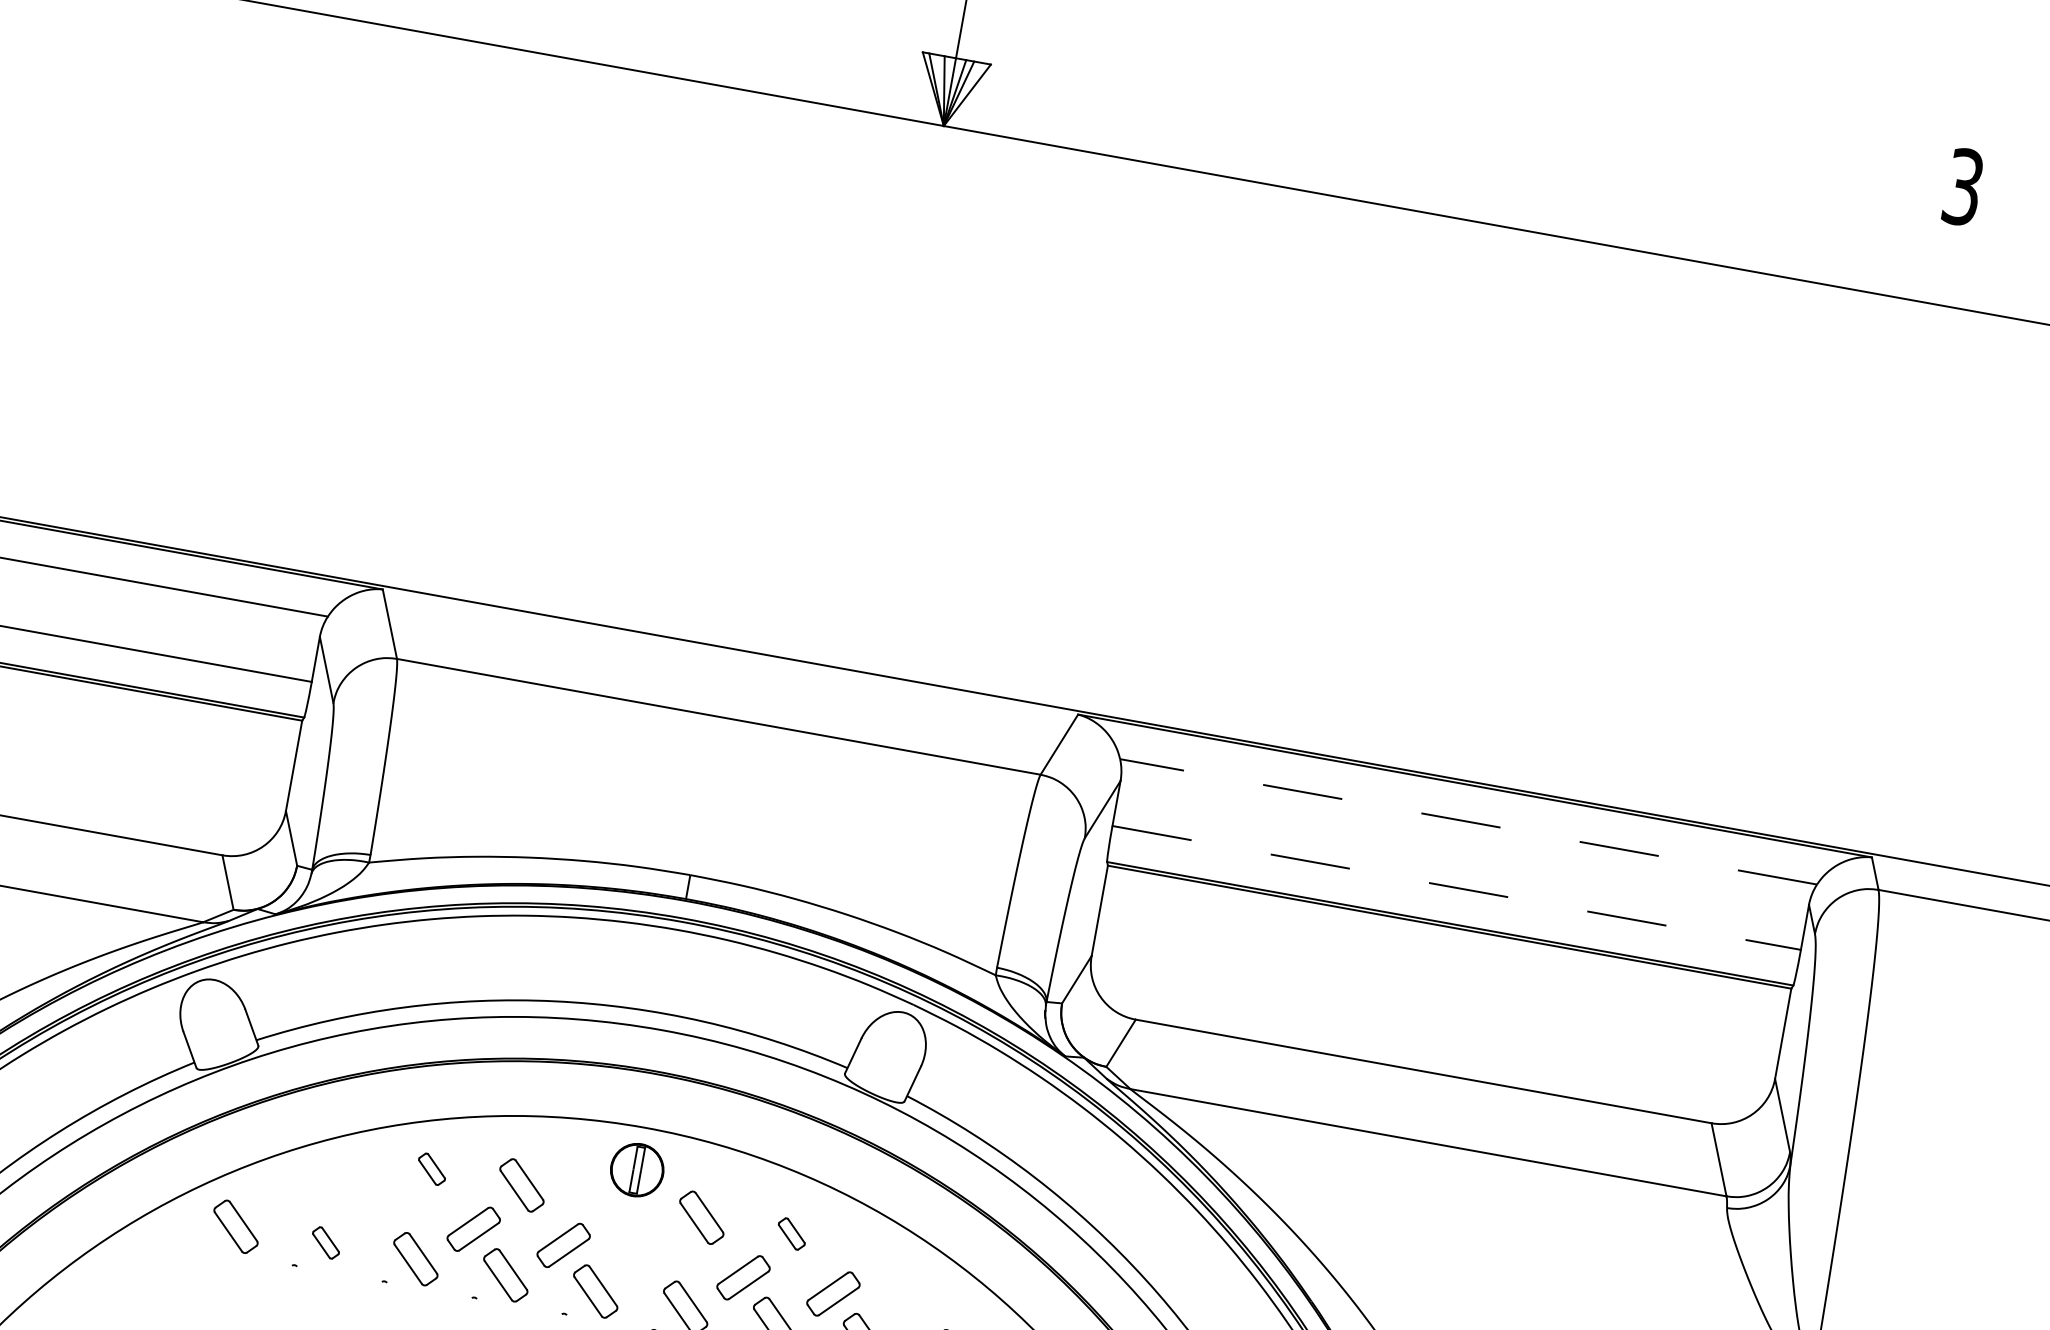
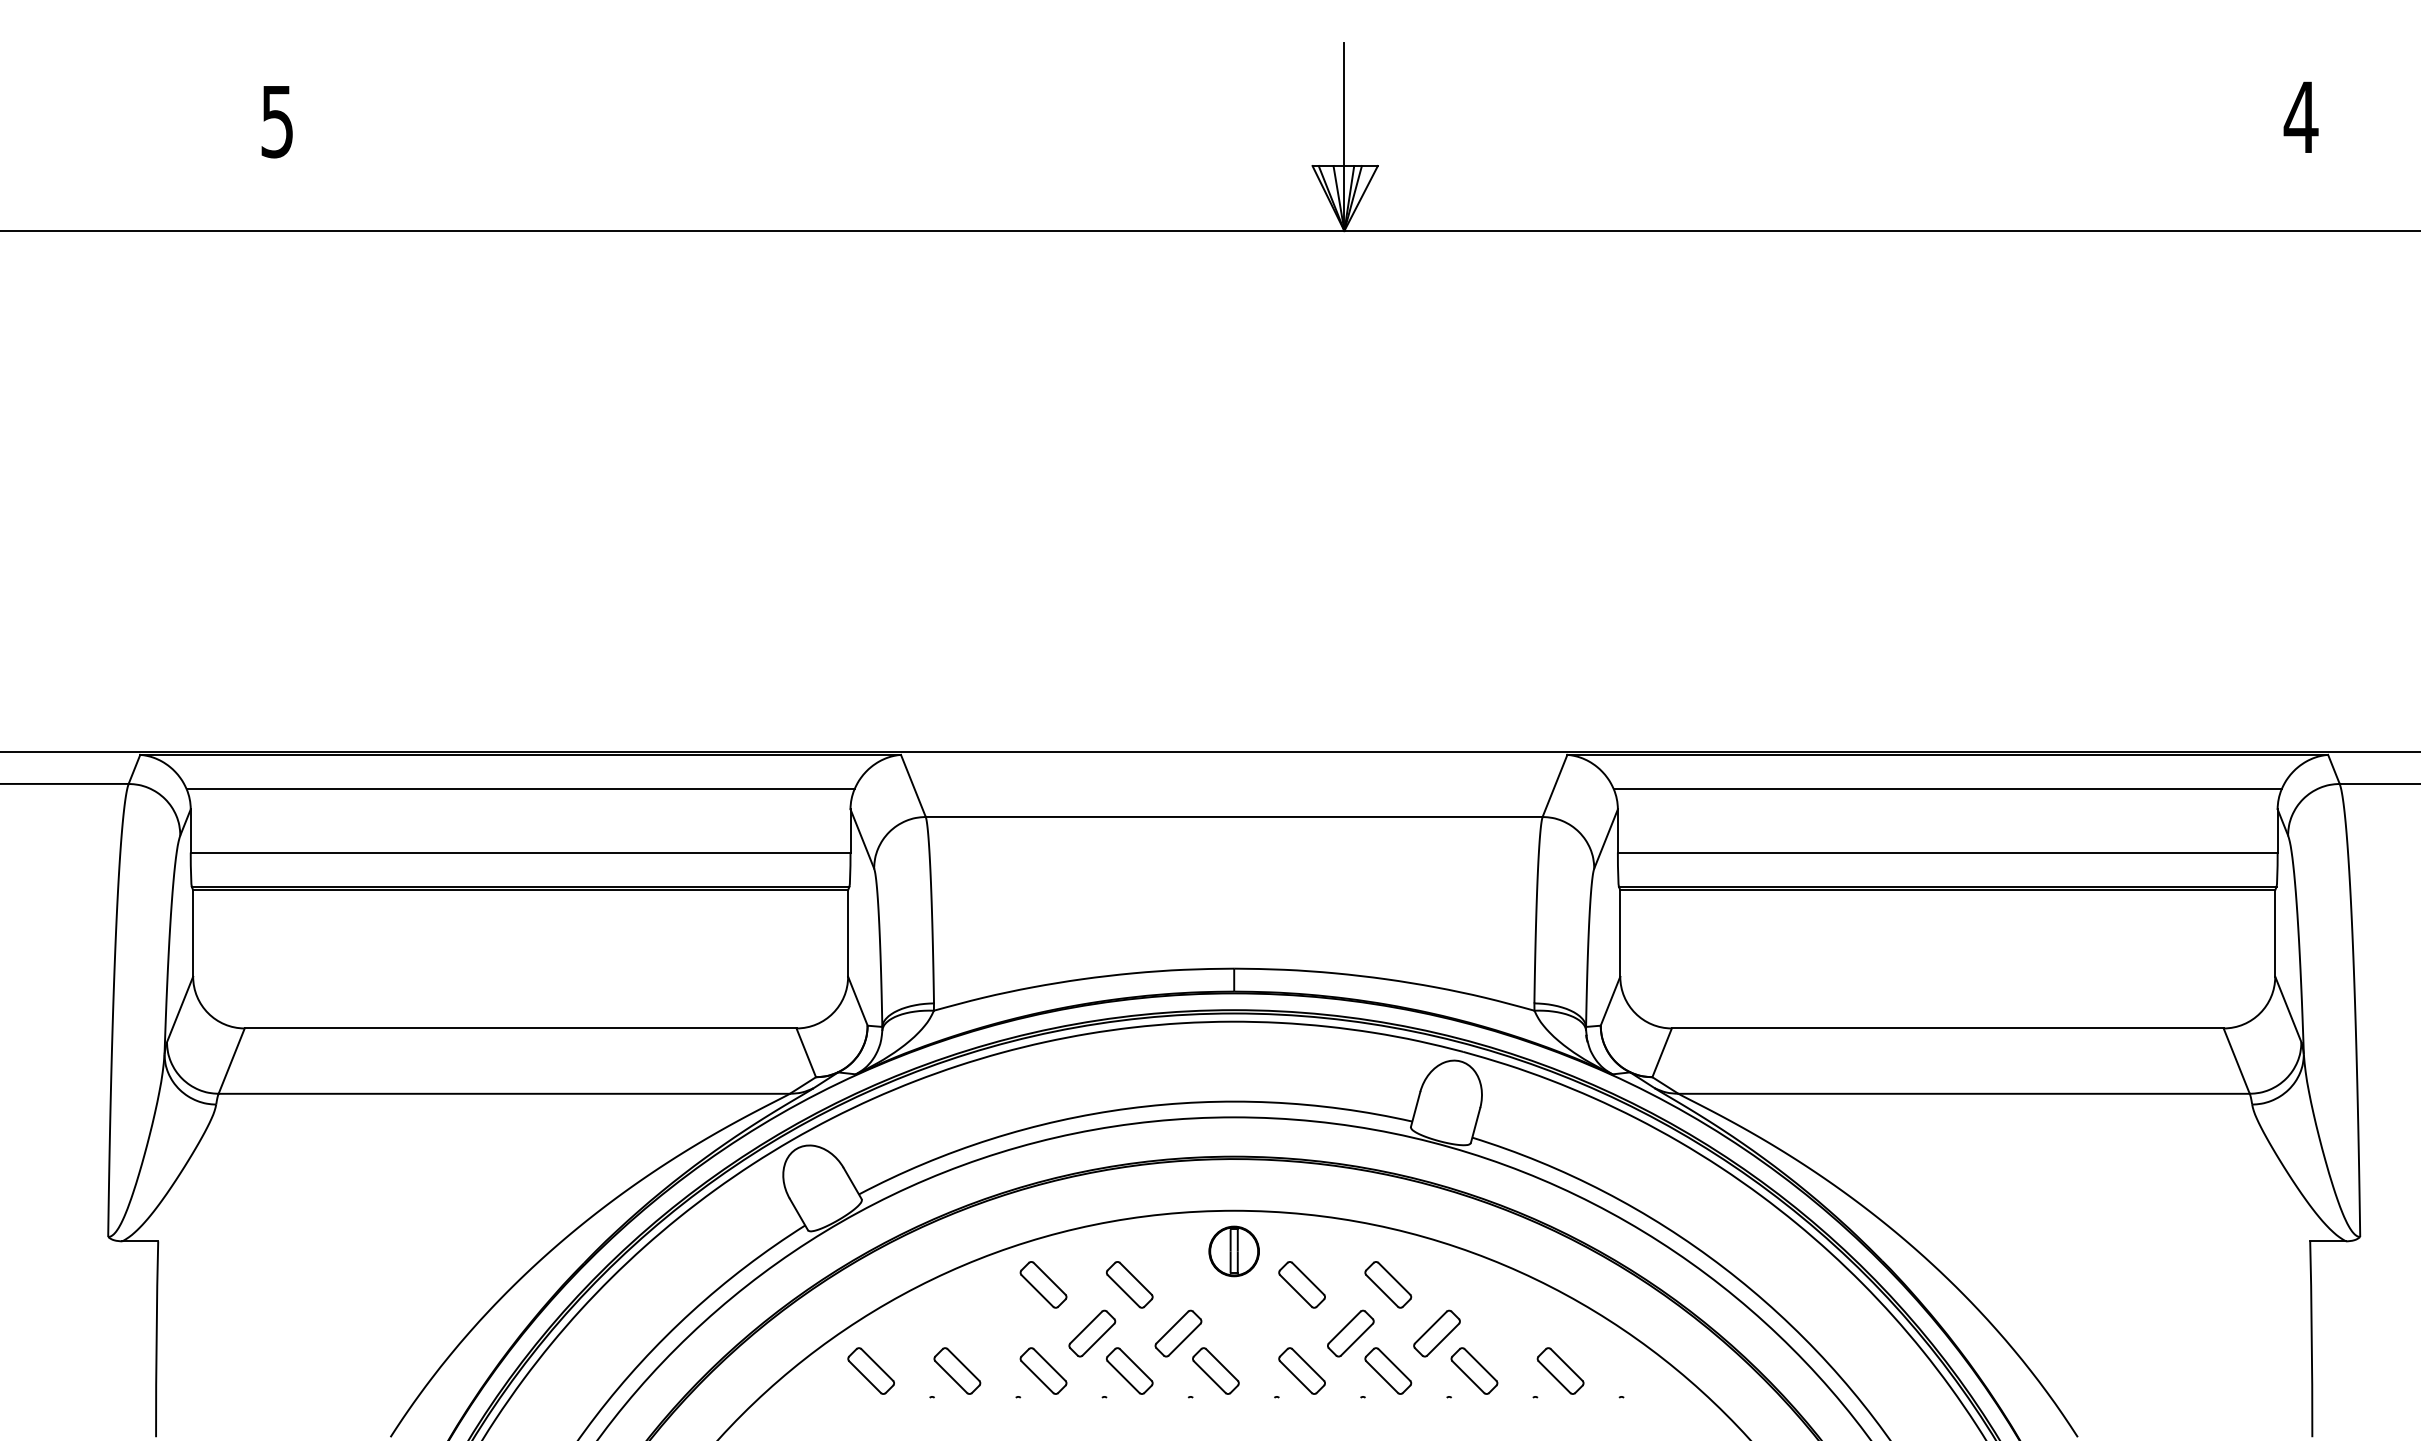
text: (1962, 187) -> (2300, 117), 3 -> 4
line: (1468, 822) -> (1947, 789), dashed -> solid
line: (1456, 887) -> (1947, 852), dashed -> solid
part: (432, 1168) -> (1043, 1284), size x1.67
part: (792, 1233) -> (1388, 1284), size x1.67
part: (326, 1242) -> (957, 1370), size x1.67

